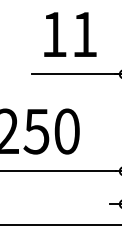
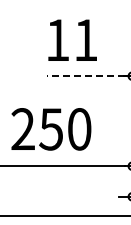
text: (70, 33) -> (72, 39), moved
line: (73, 74) -> (85, 76), solid -> dashed

